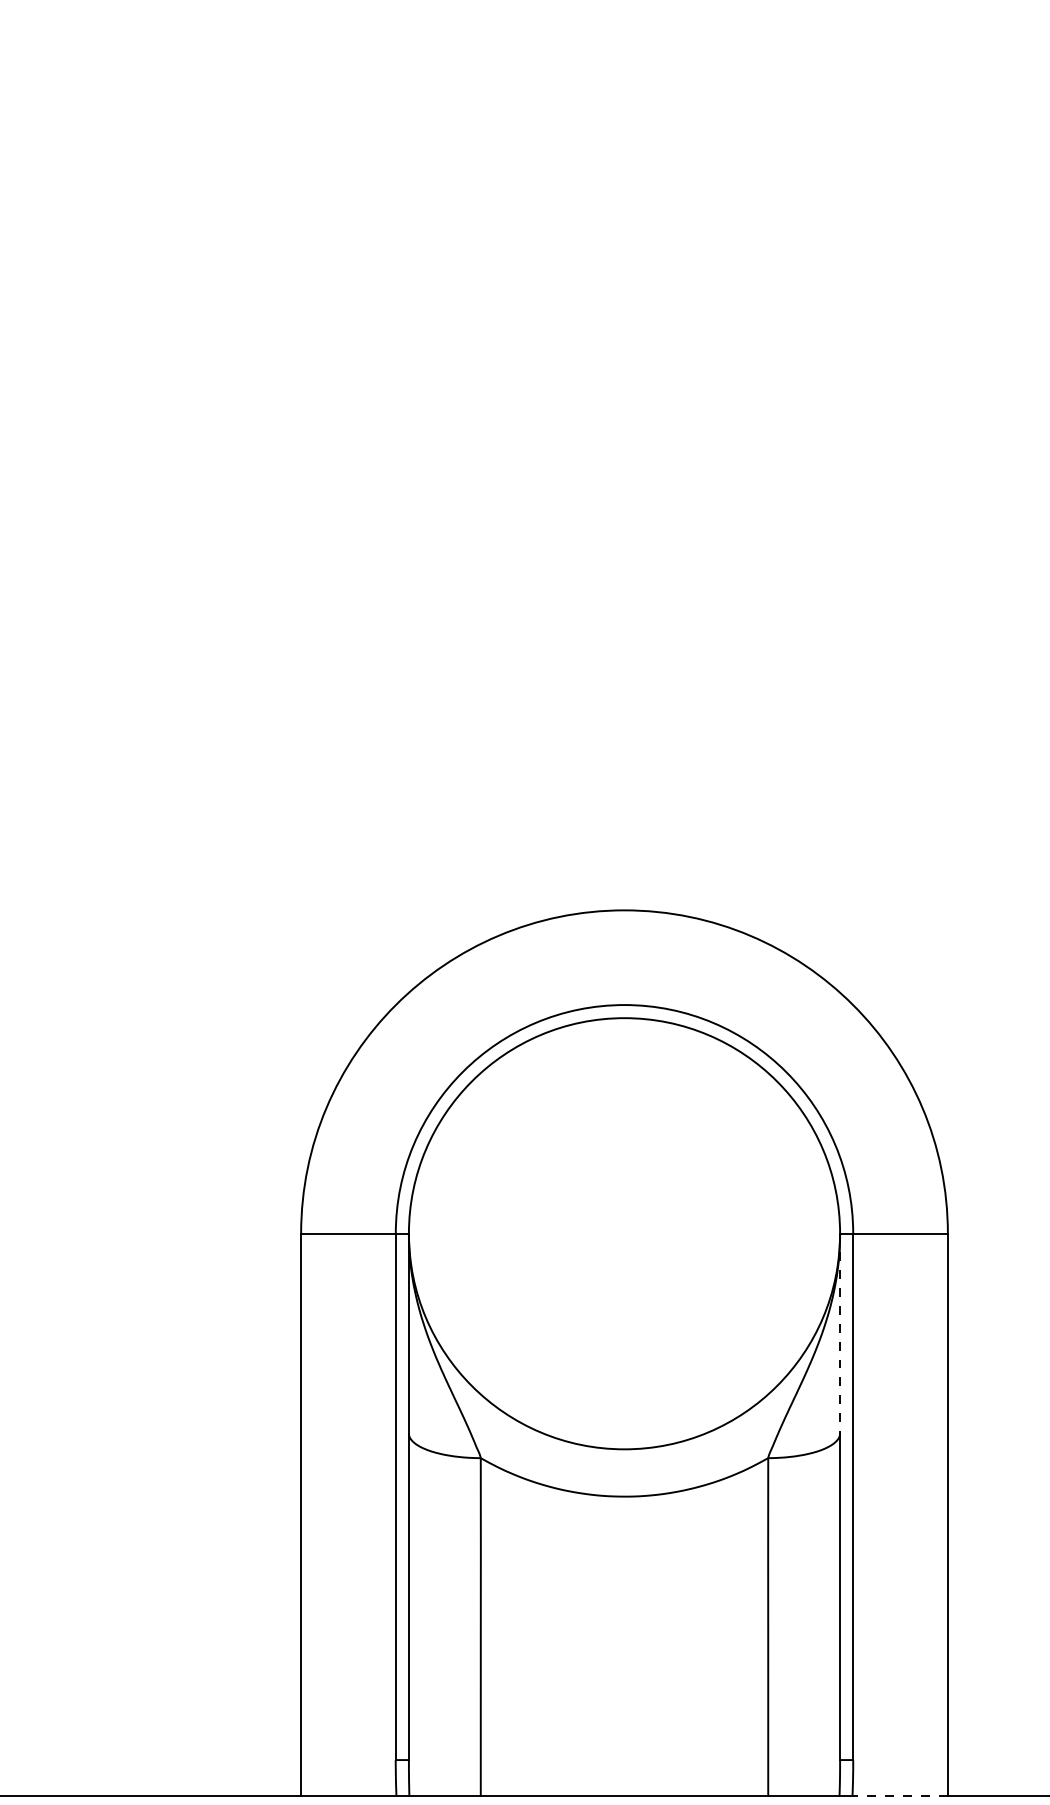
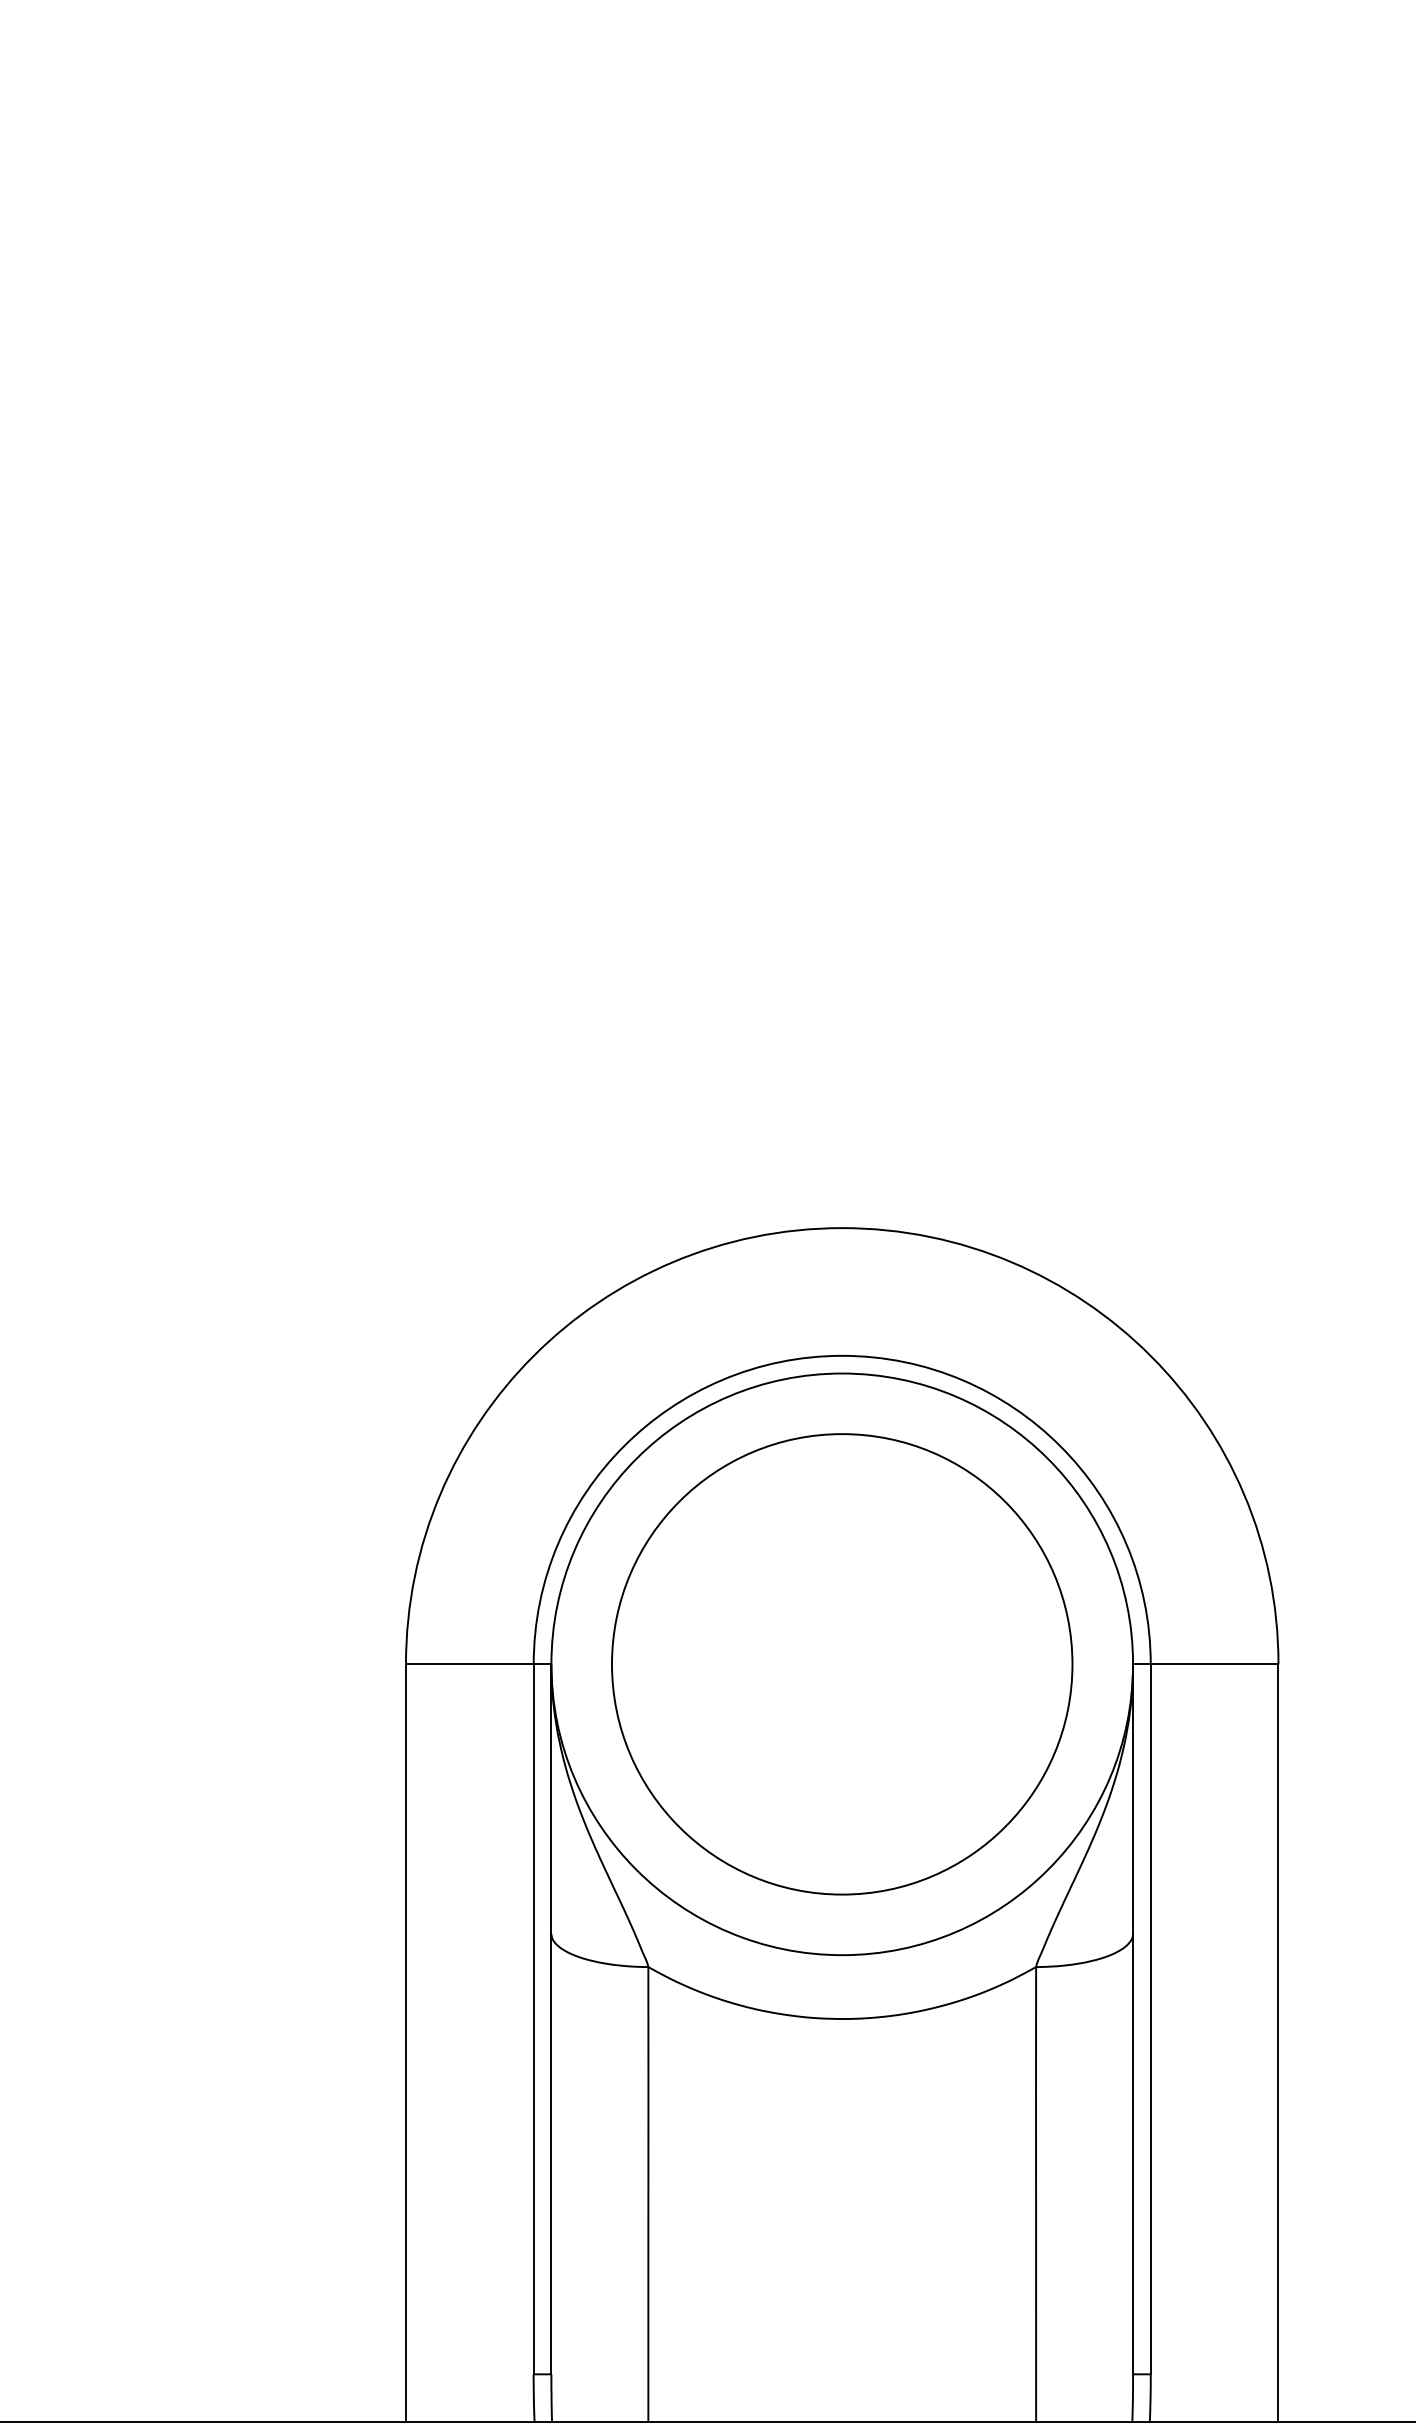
circle: (624, 1233) -> (842, 1664), added
line: (840, 1333) -> (1133, 1799), dashed -> solid
line: (899, 1795) -> (1213, 2422), dashed -> solid

